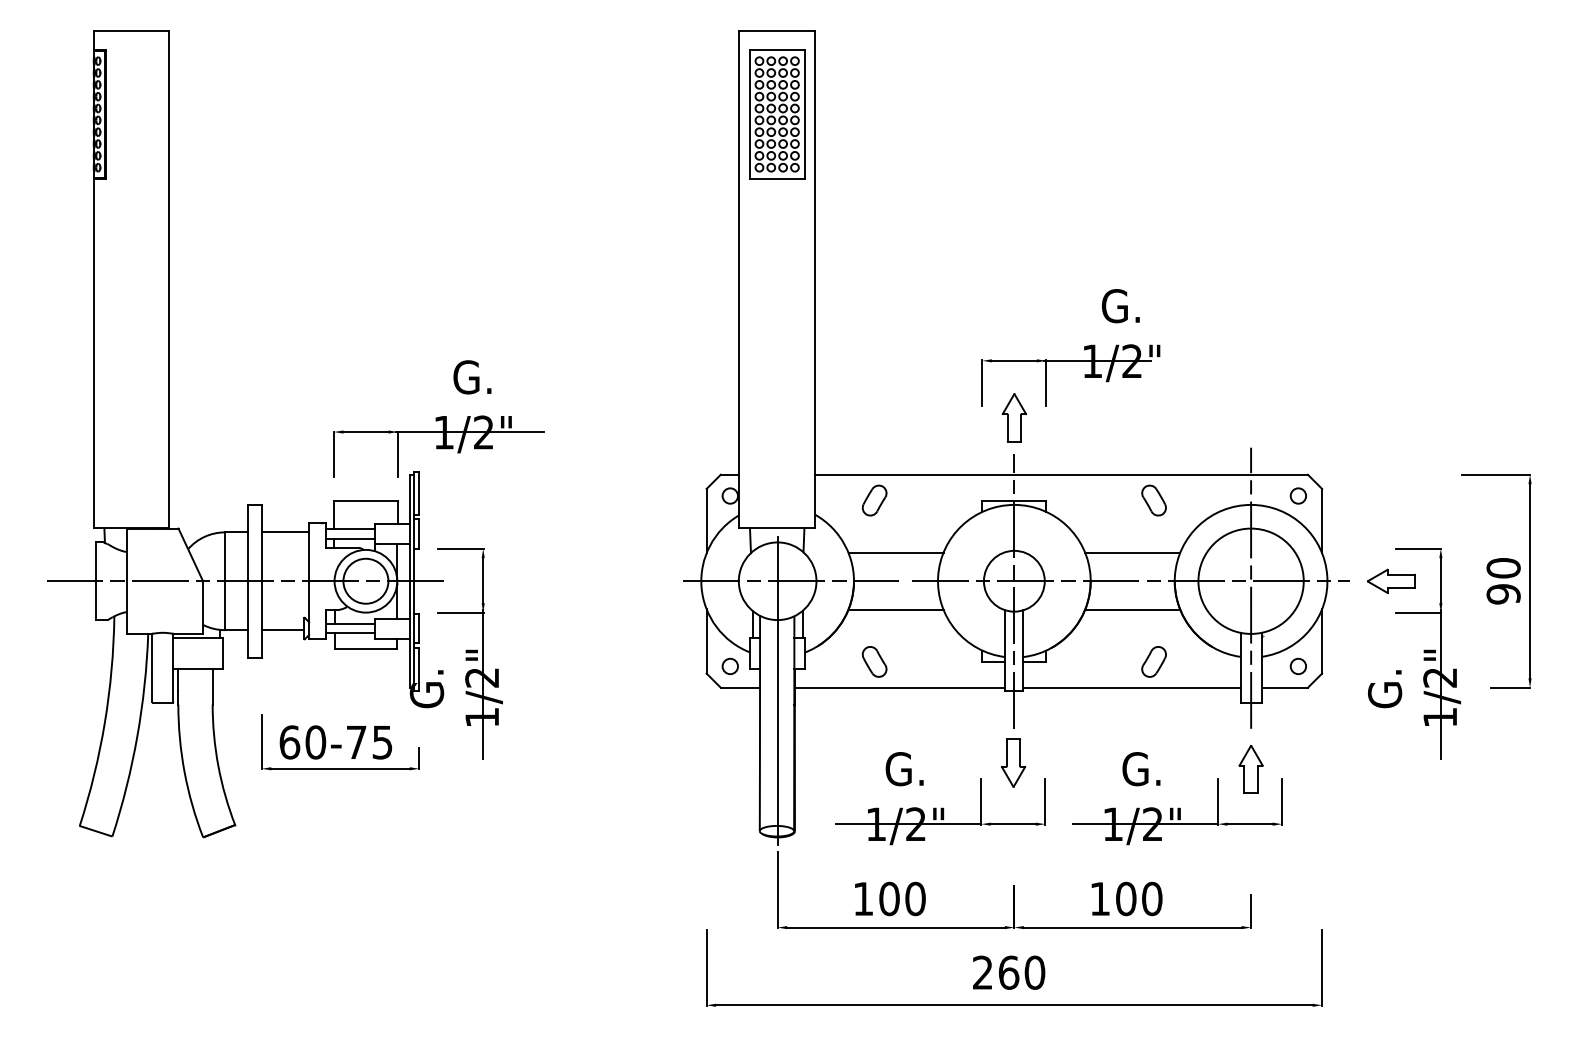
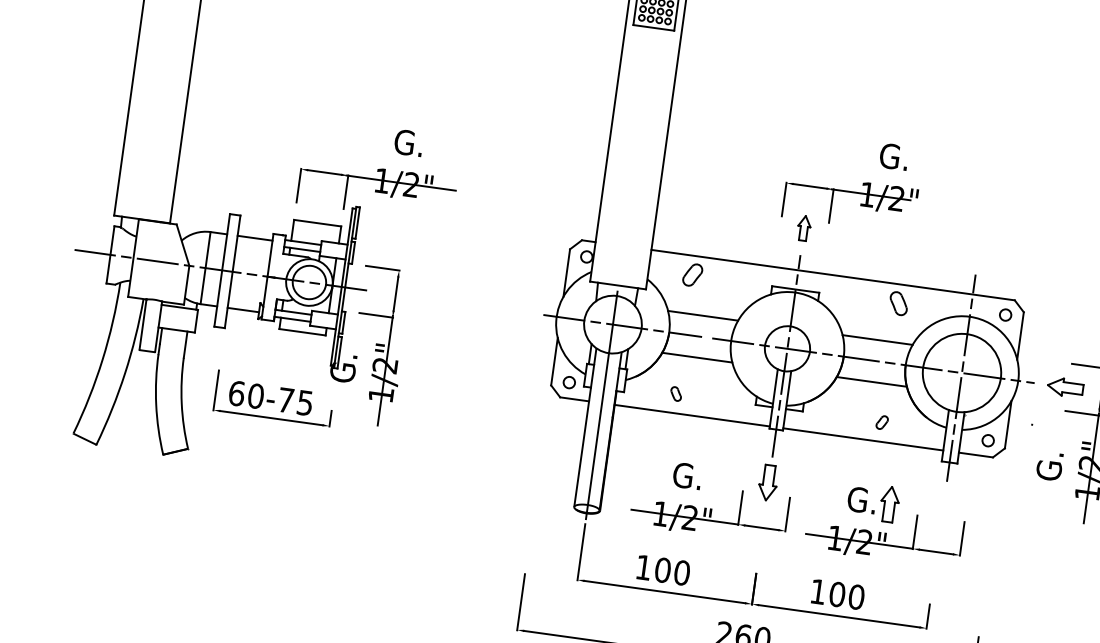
part: (1013, 417) -> (803, 228), size x0.7
part: (874, 661) -> (676, 393), size x0.6
part: (1153, 661) -> (881, 422), size x0.6
part: (1250, 769) -> (889, 504), moved

